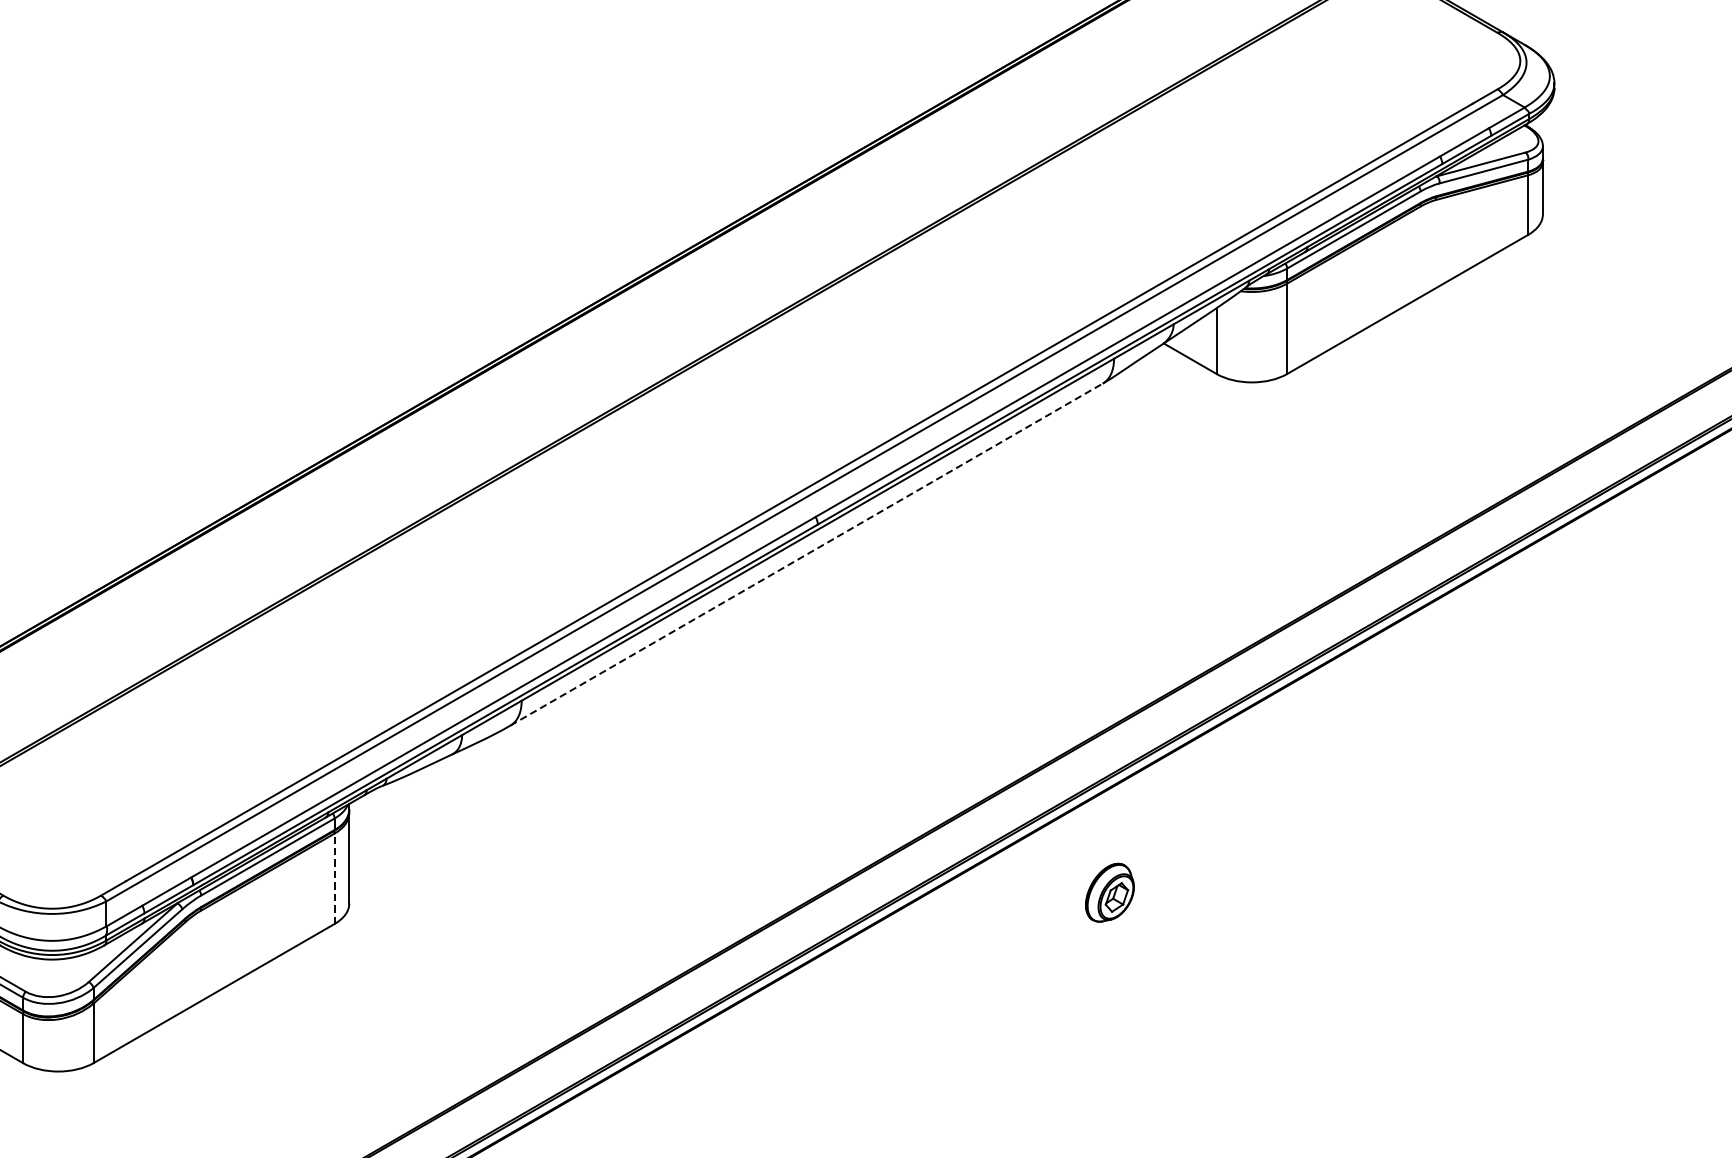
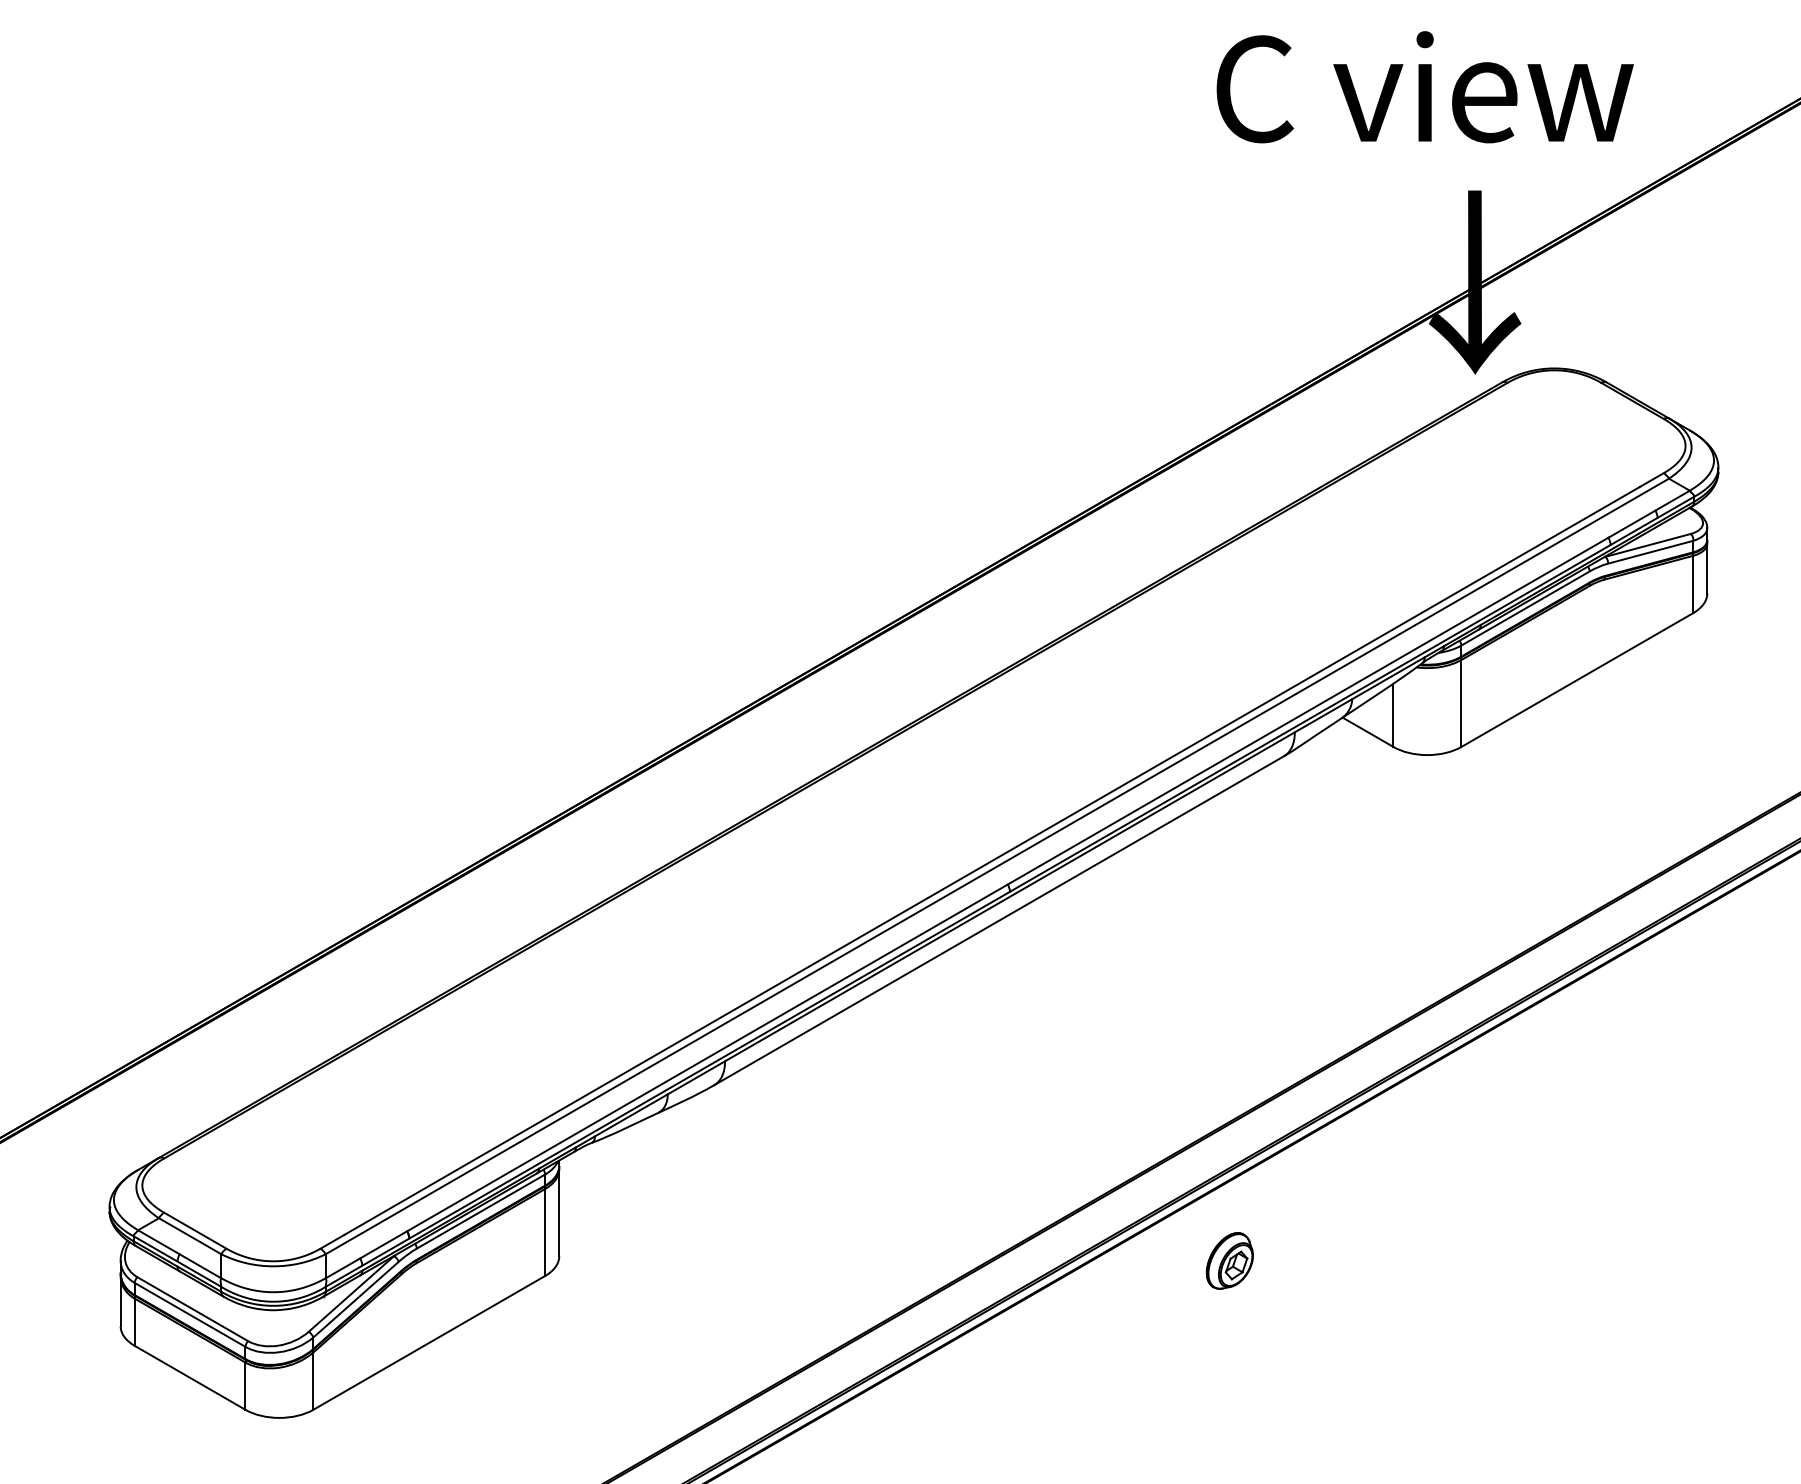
line: (807, 554) -> (999, 920), dashed -> solid
line: (334, 877) -> (545, 1231), dashed -> solid
part: (1109, 892) -> (1229, 1260), moved

